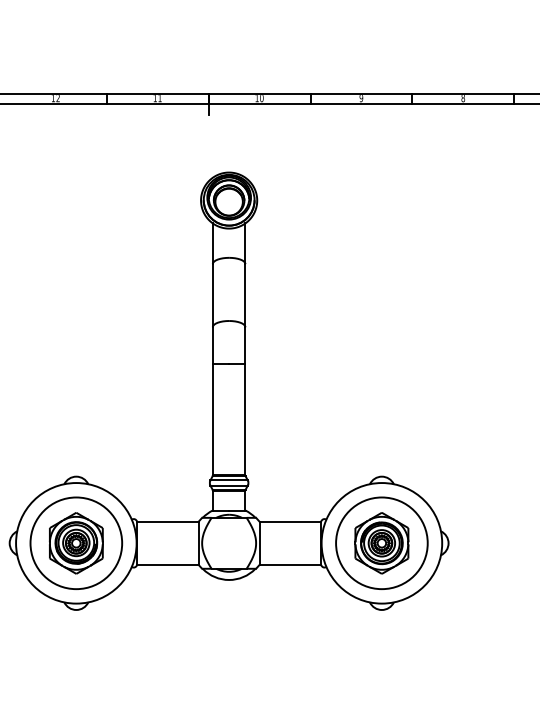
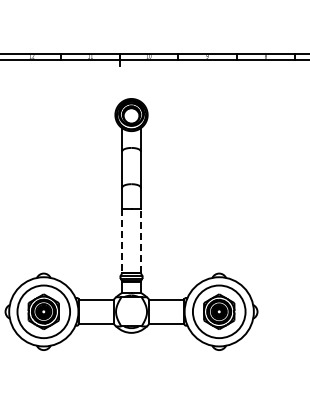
line: (244, 419) -> (140, 240), solid -> dashed
line: (213, 420) -> (122, 241), solid -> dashed

